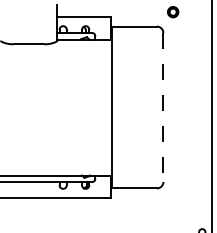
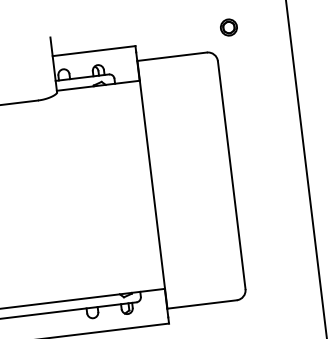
line: (163, 108) -> (232, 176), dashed -> solid

